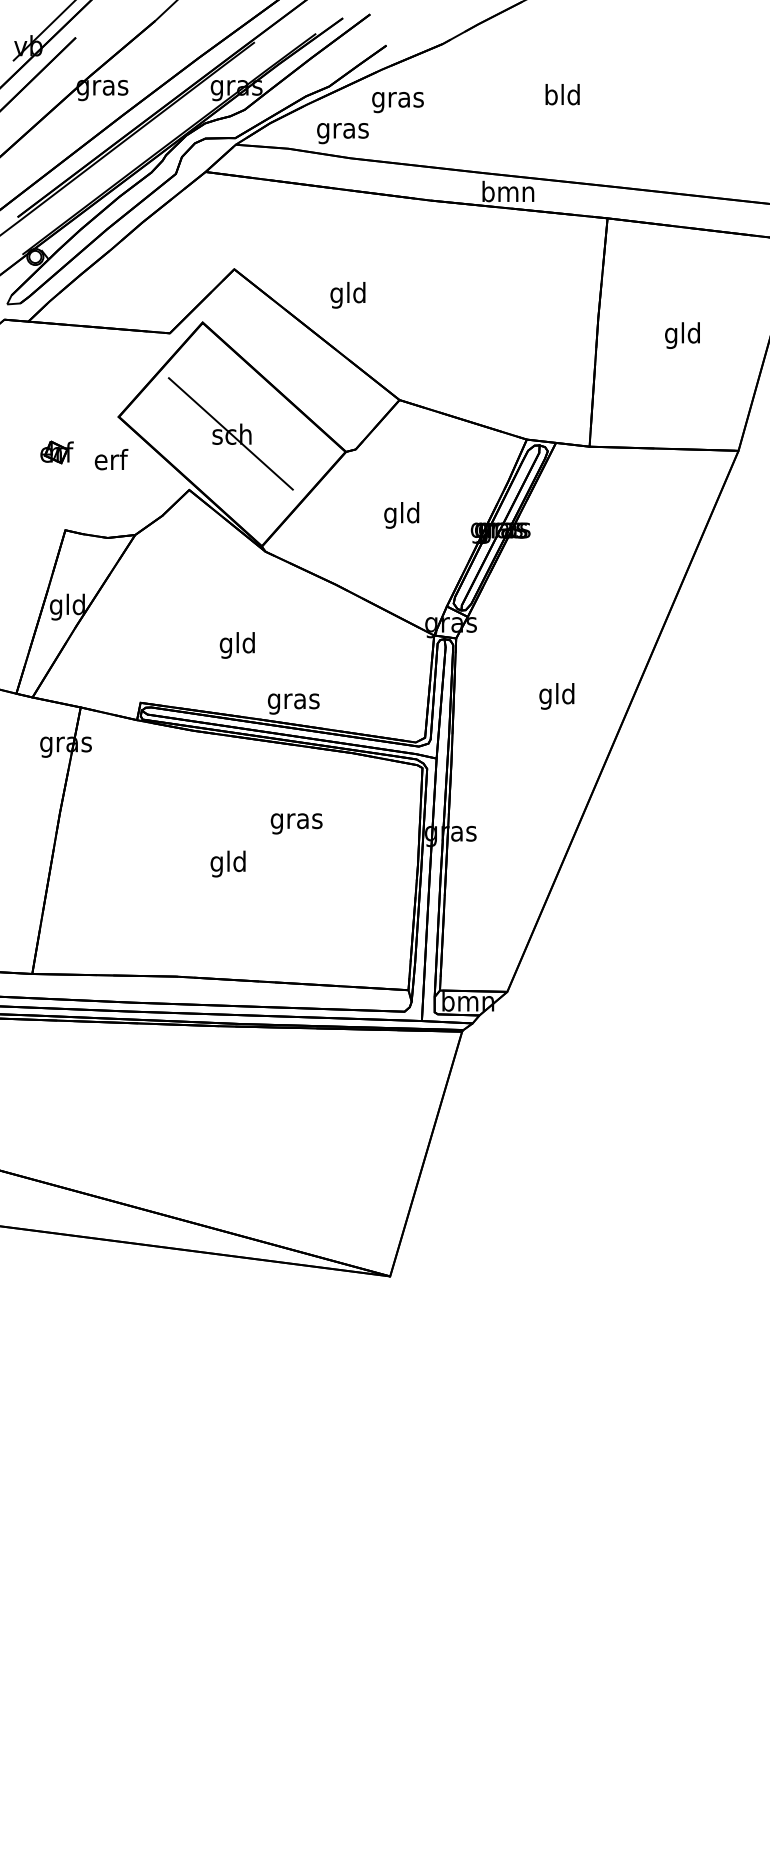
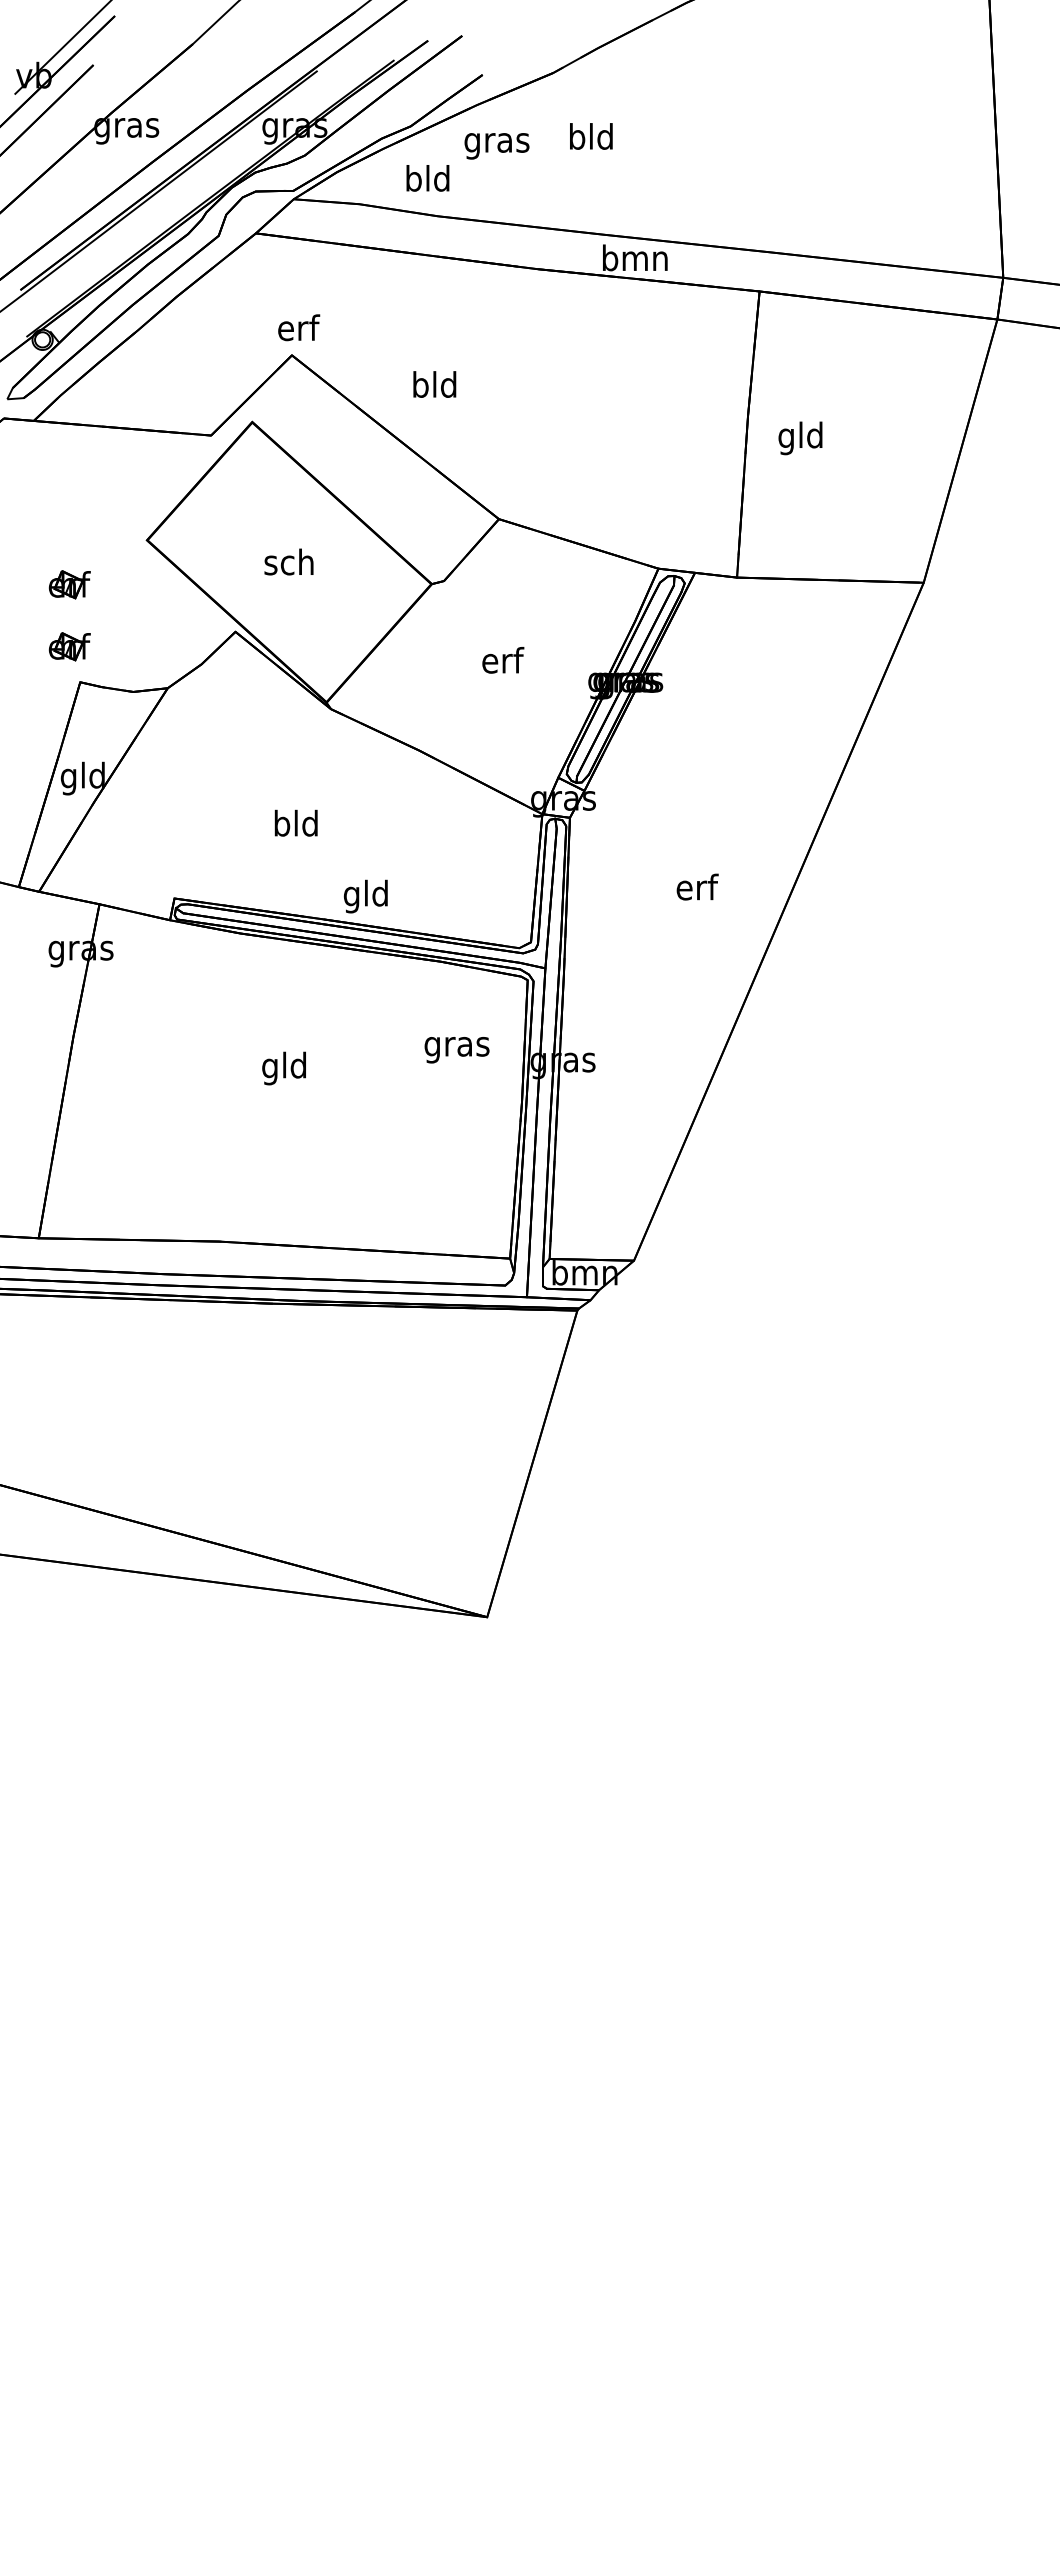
text: (562, 94) -> (591, 136), moved
text: (342, 130) -> (427, 181), gras -> bld
text: (336, 294) -> (420, 387), gld -> bld
text: (682, 335) -> (800, 438), moved
line: (230, 433) -> (287, 561), removed
text: (111, 459) -> (299, 327), moved
part: (56, 501) -> (69, 646), added
text: (401, 515) -> (501, 663), gld -> erf
text: (226, 645) -> (281, 826), gld -> bld
text: (557, 696) -> (696, 890), gld -> erf
text: (293, 701) -> (366, 896), gras -> gld
text: (296, 824) -> (456, 1050), moved
text: (227, 864) -> (283, 1068), moved

